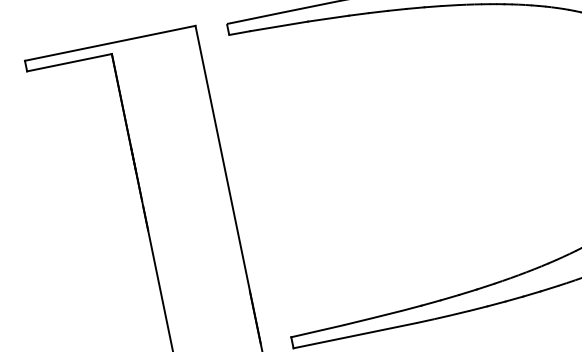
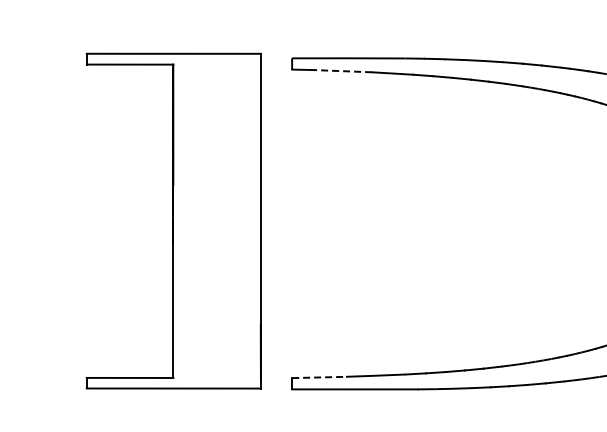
line: (278, 26) -> (342, 71), solid -> dashed
line: (317, 331) -> (319, 377), solid -> dashed

